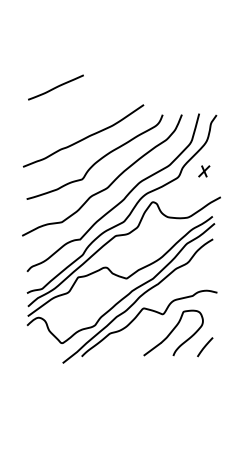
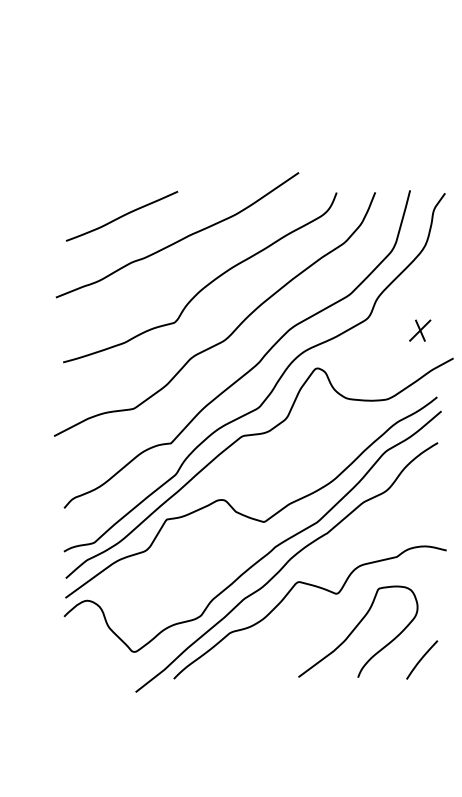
line: (55, 87) -> (121, 216), moved
part: (204, 171) -> (420, 330), moved

